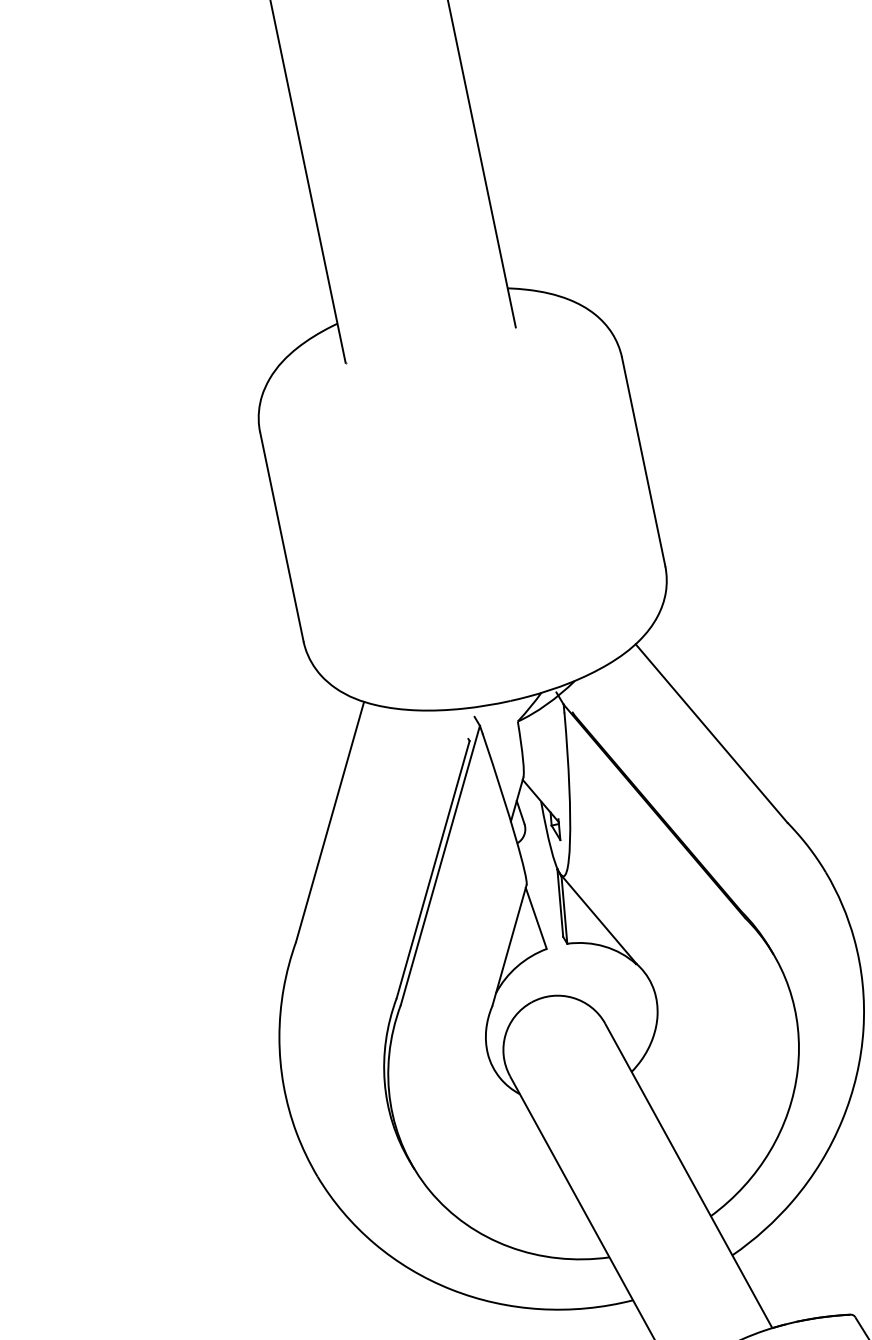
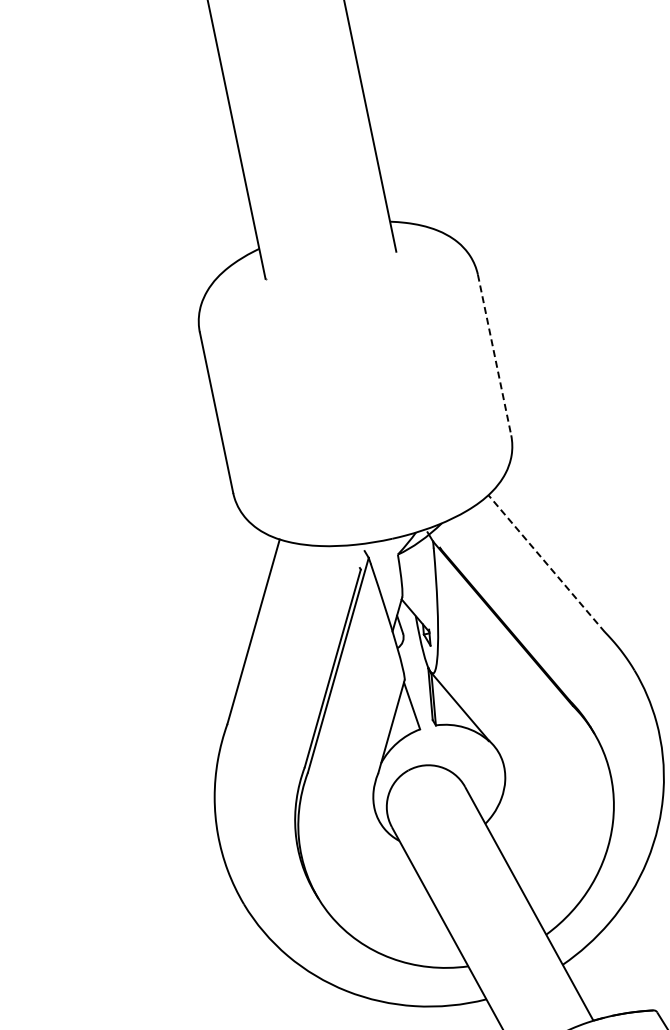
line: (643, 462) -> (494, 355), solid -> dashed
line: (711, 733) -> (546, 563), solid -> dashed

